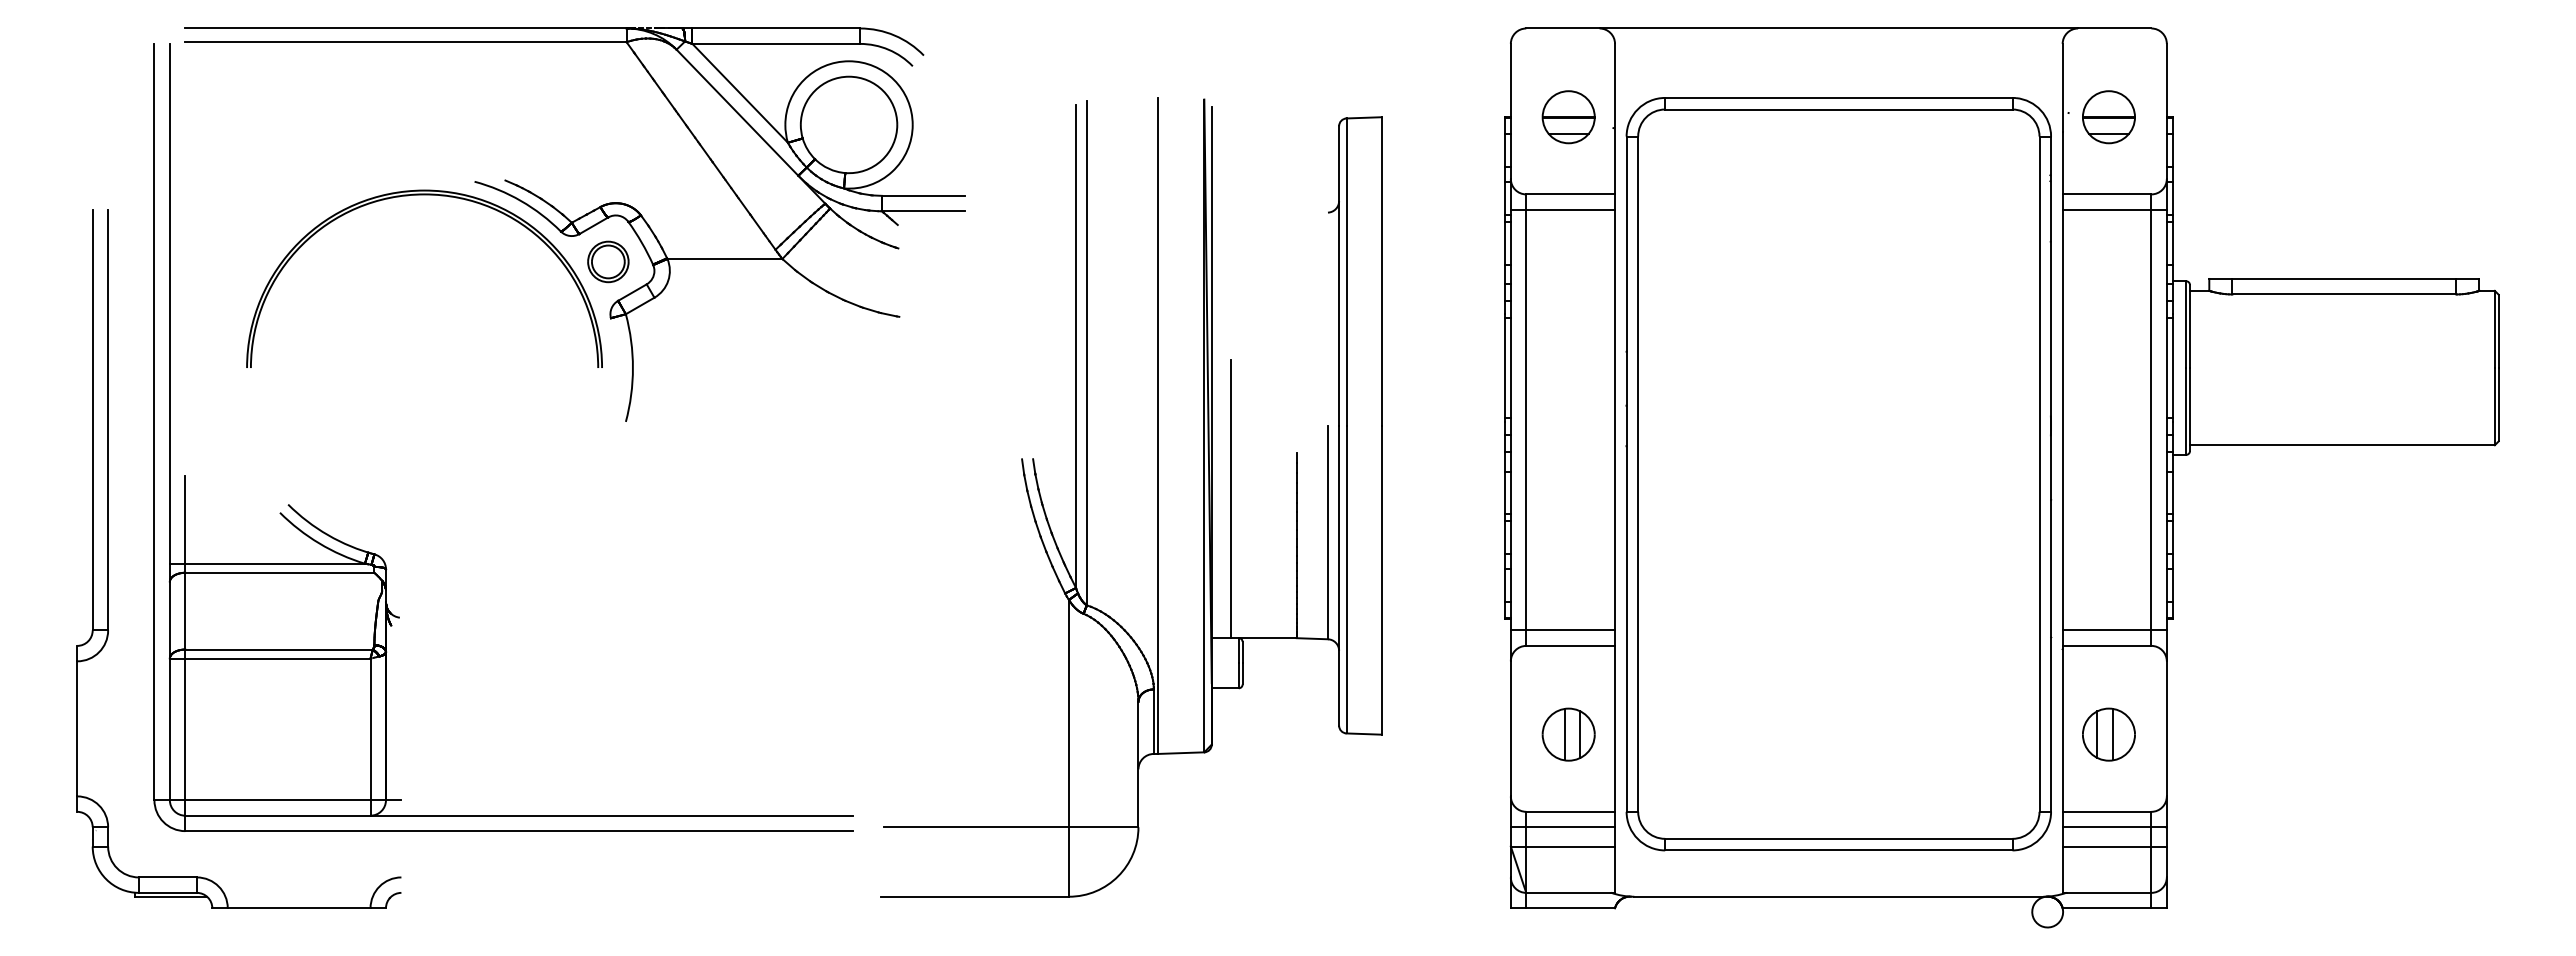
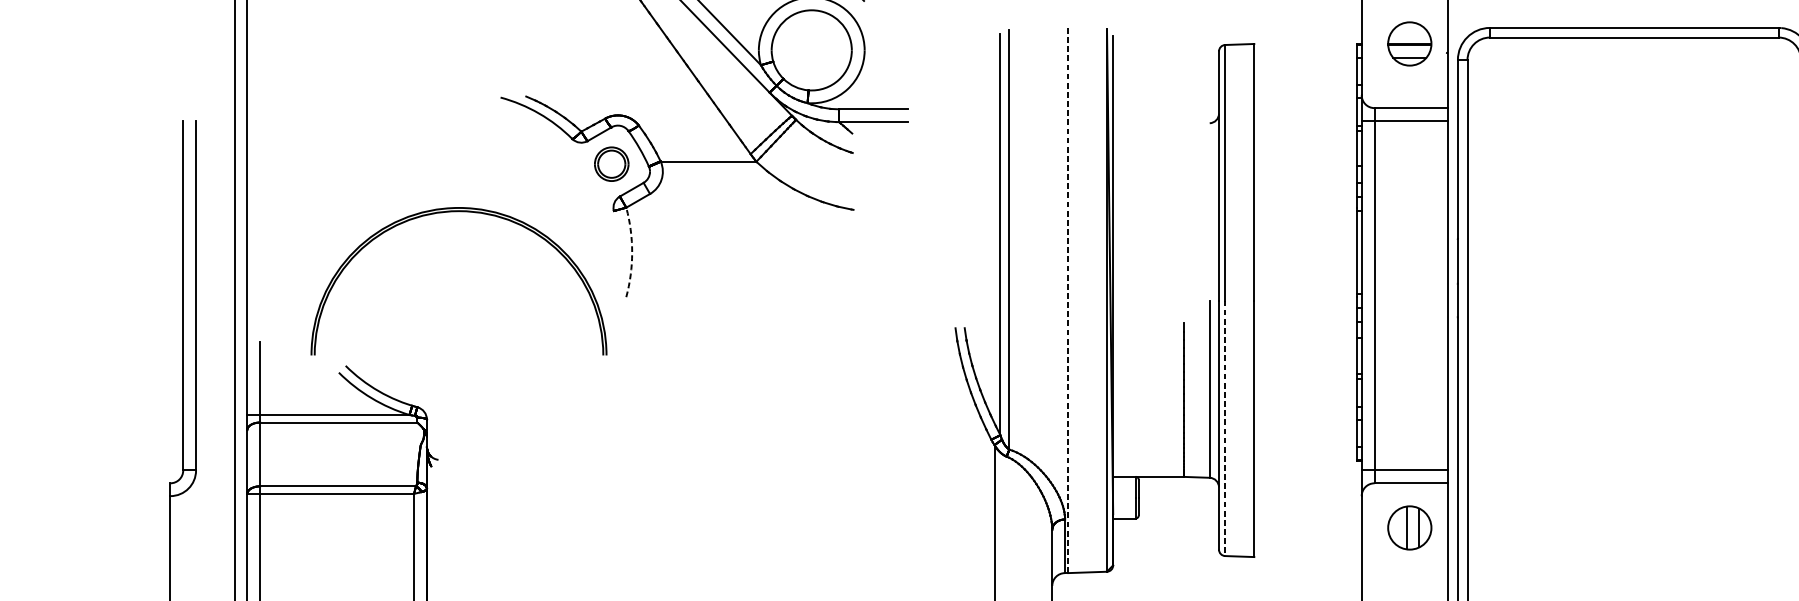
part: (424, 195) -> (458, 212), moved
arc: (632, 368) -> (631, 252), solid -> dashed
line: (1157, 425) -> (1068, 300), solid -> dashed
line: (1231, 499) -> (1129, 361), removed
line: (1346, 579) -> (1225, 428), solid -> dashed
part: (1568, 734) -> (1409, 527), moved

